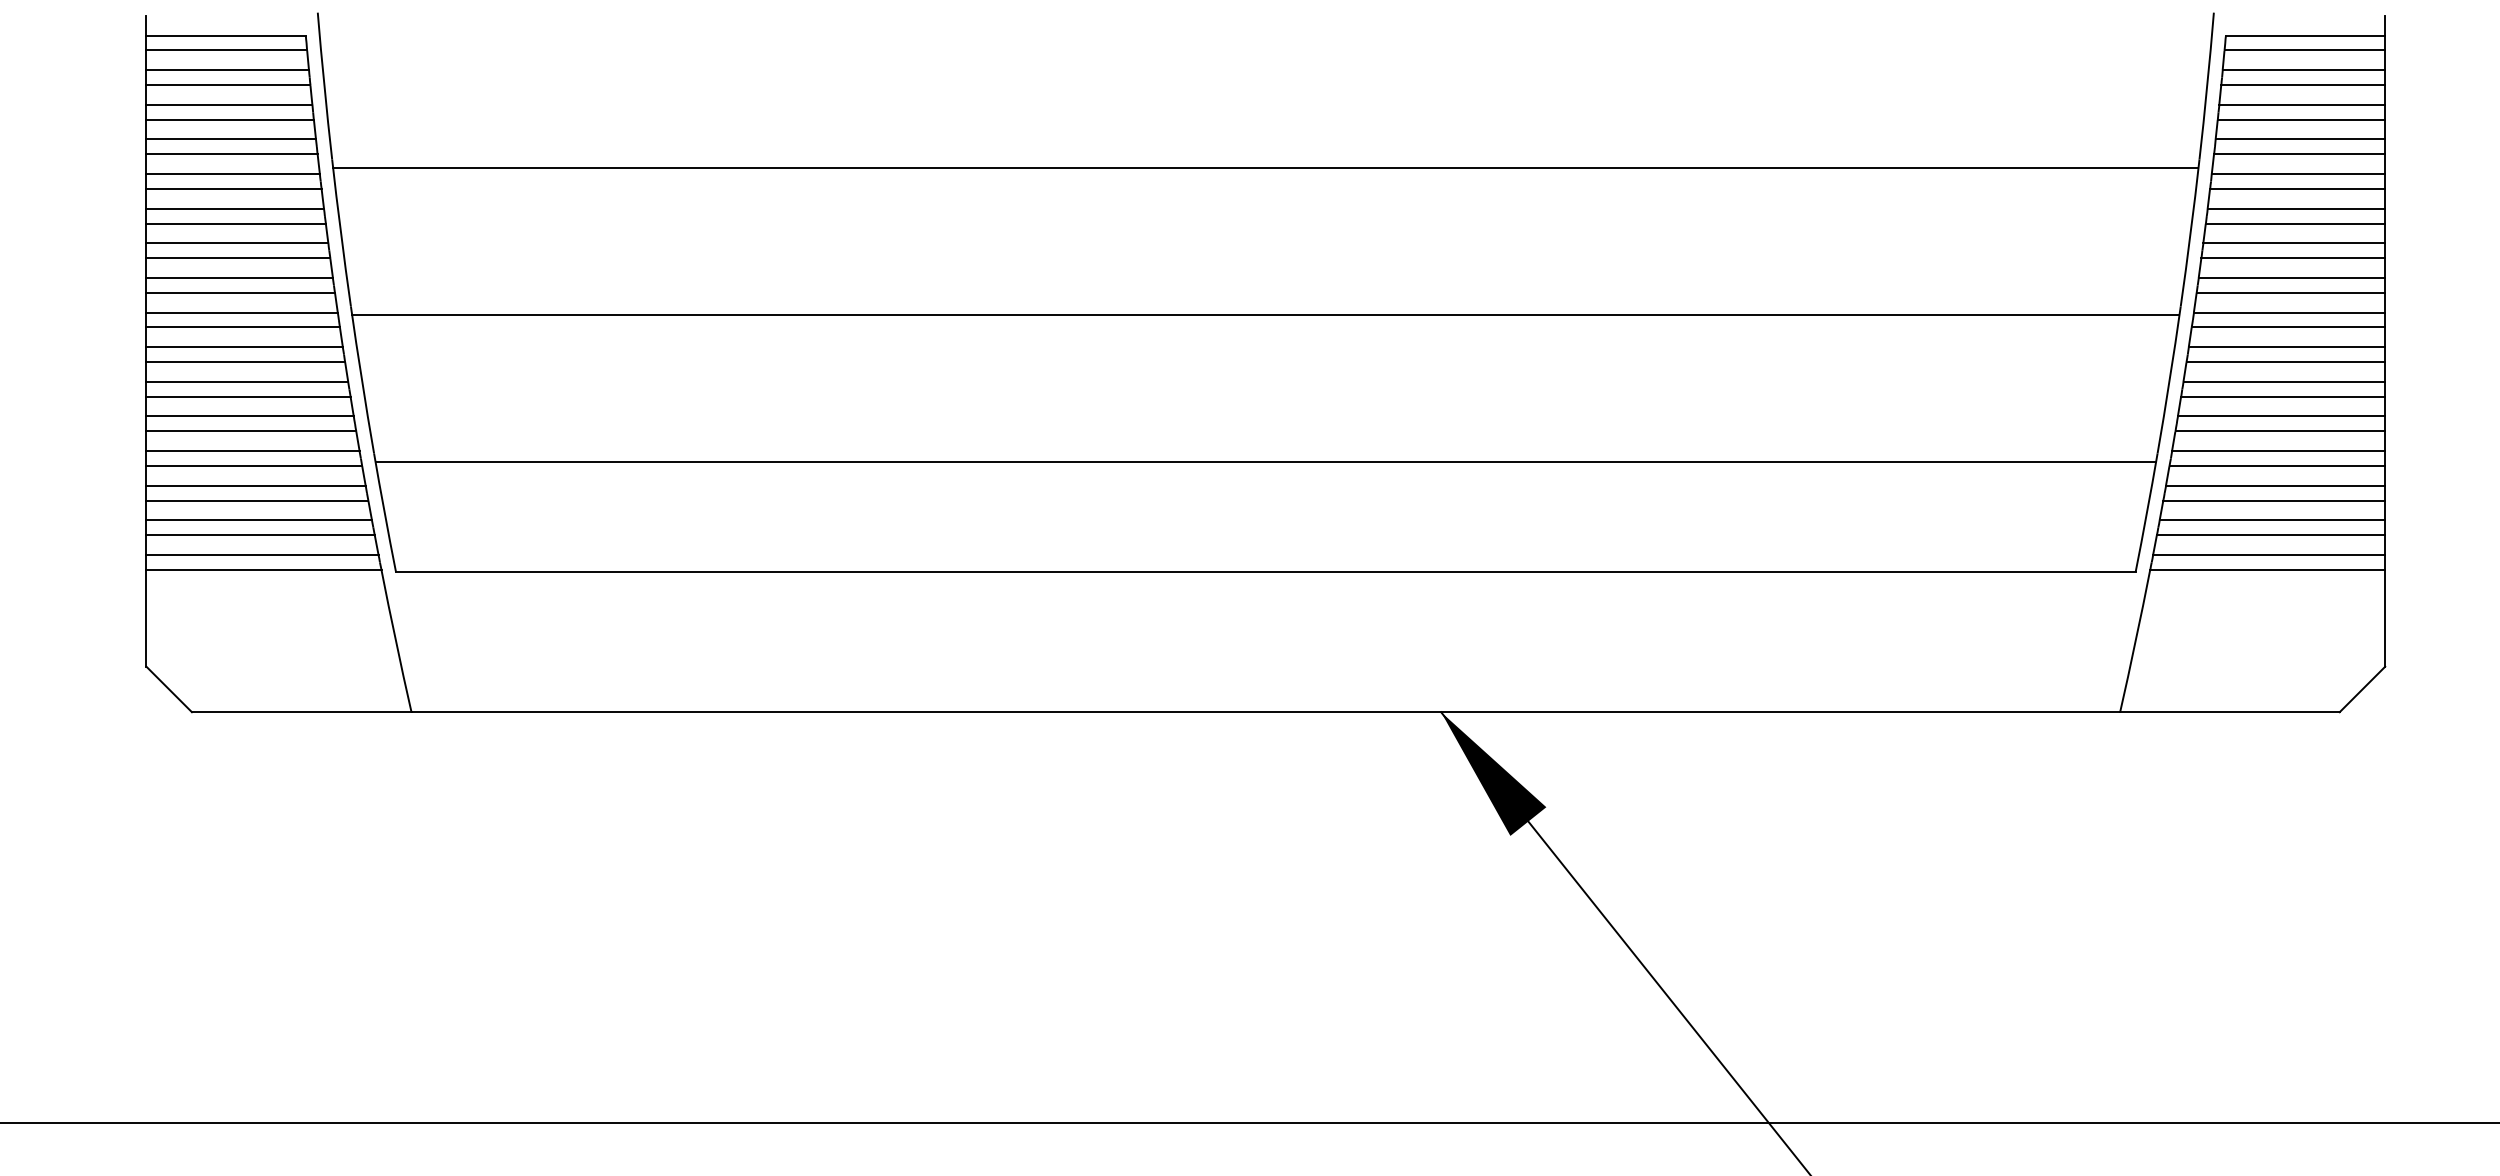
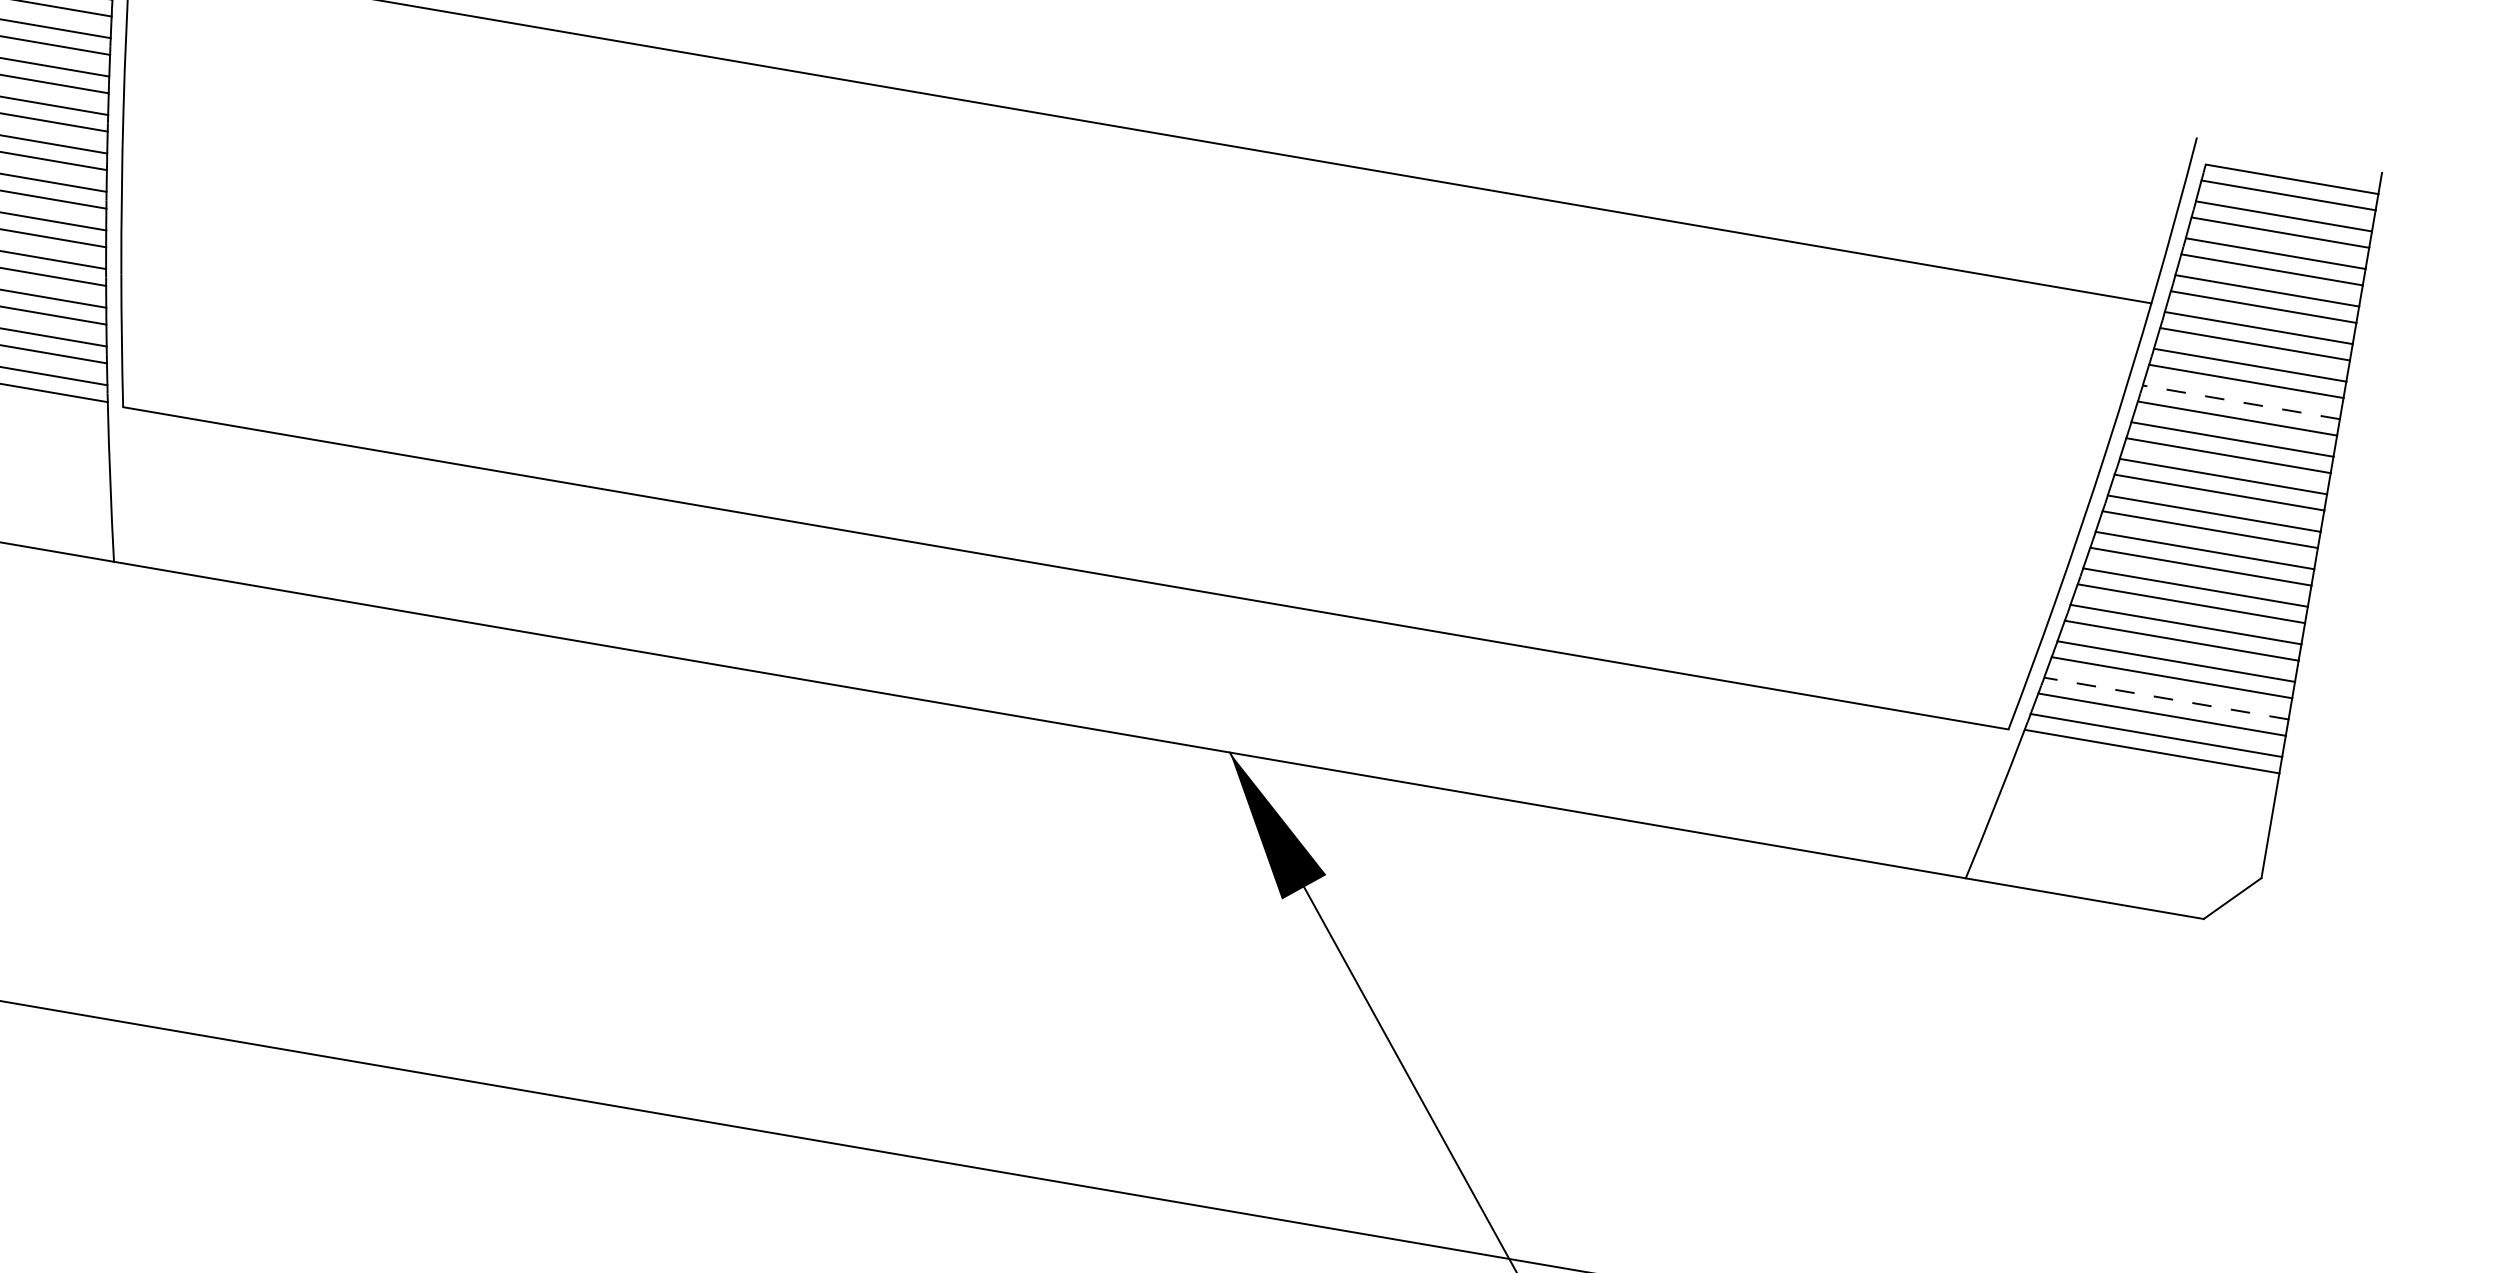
line: (2294, 243) -> (2241, 402), solid -> dashed
line: (1265, 315) -> (1113, 290), removed
line: (1265, 462) -> (1085, 449), removed
line: (2272, 520) -> (2166, 698), solid -> dashed

